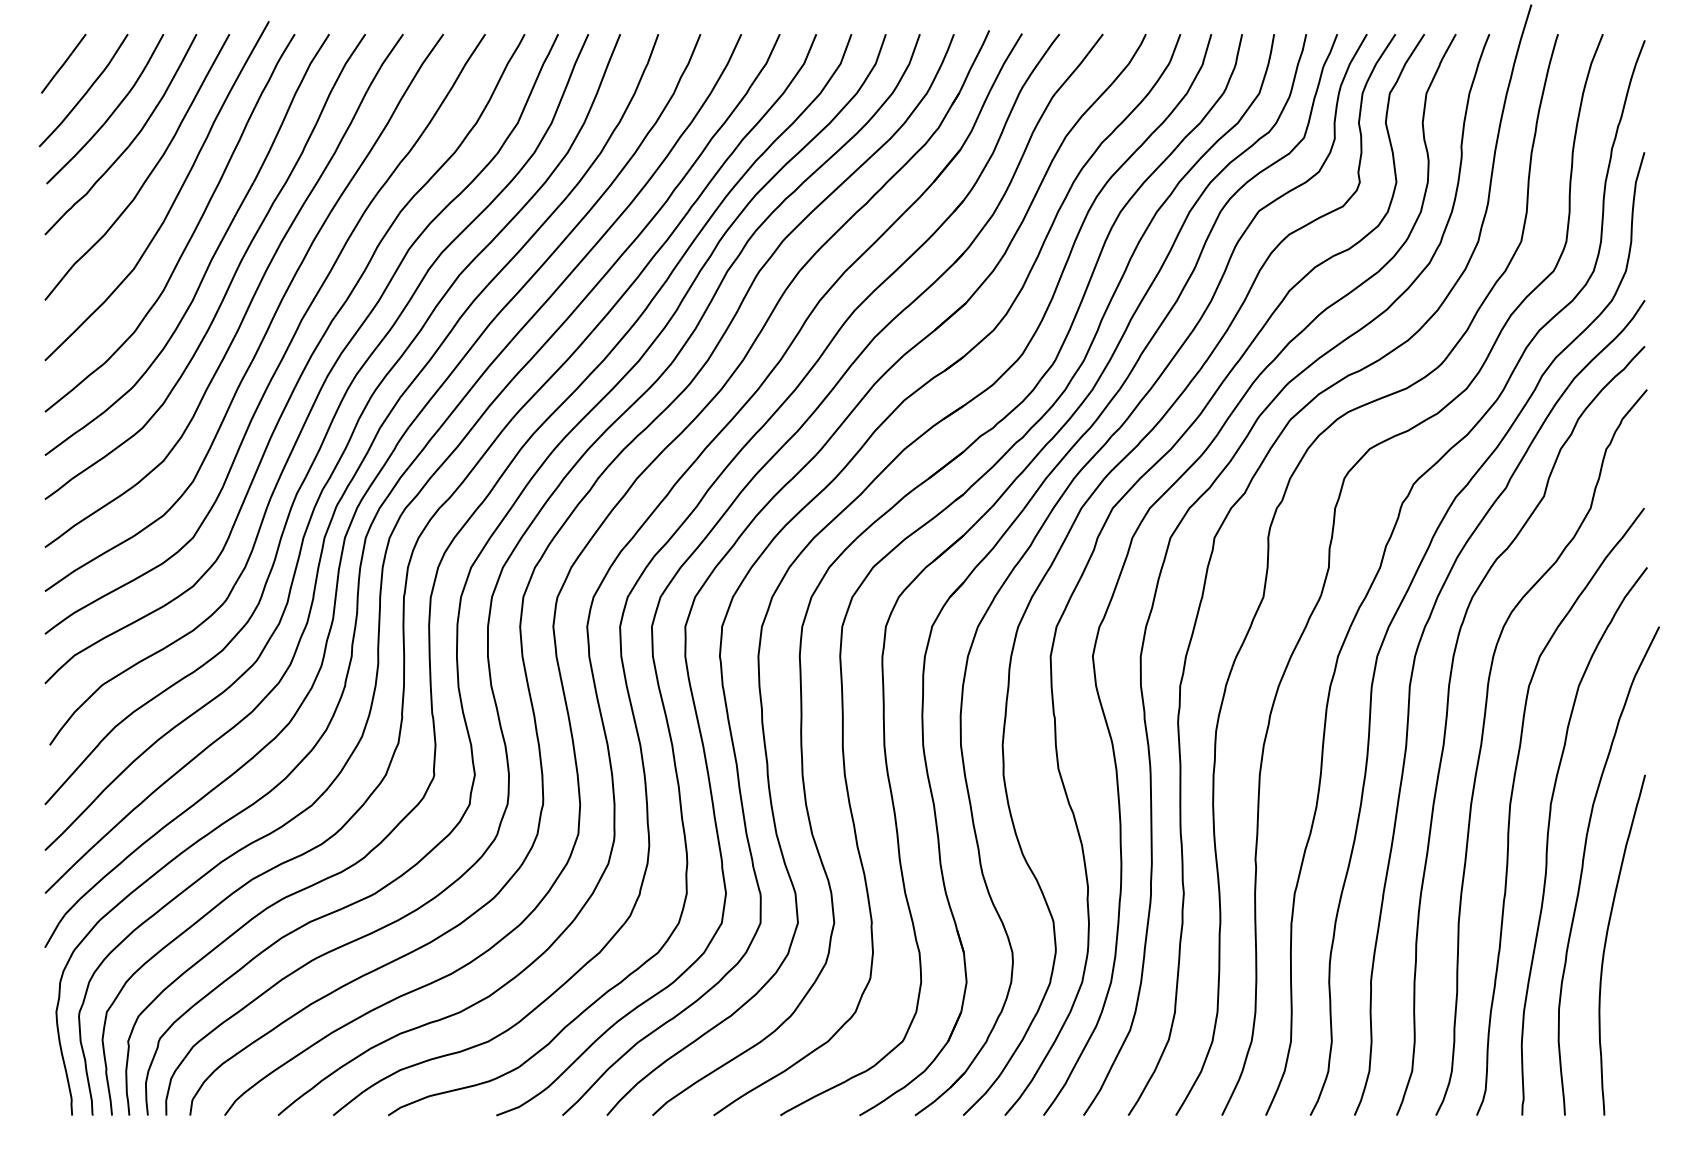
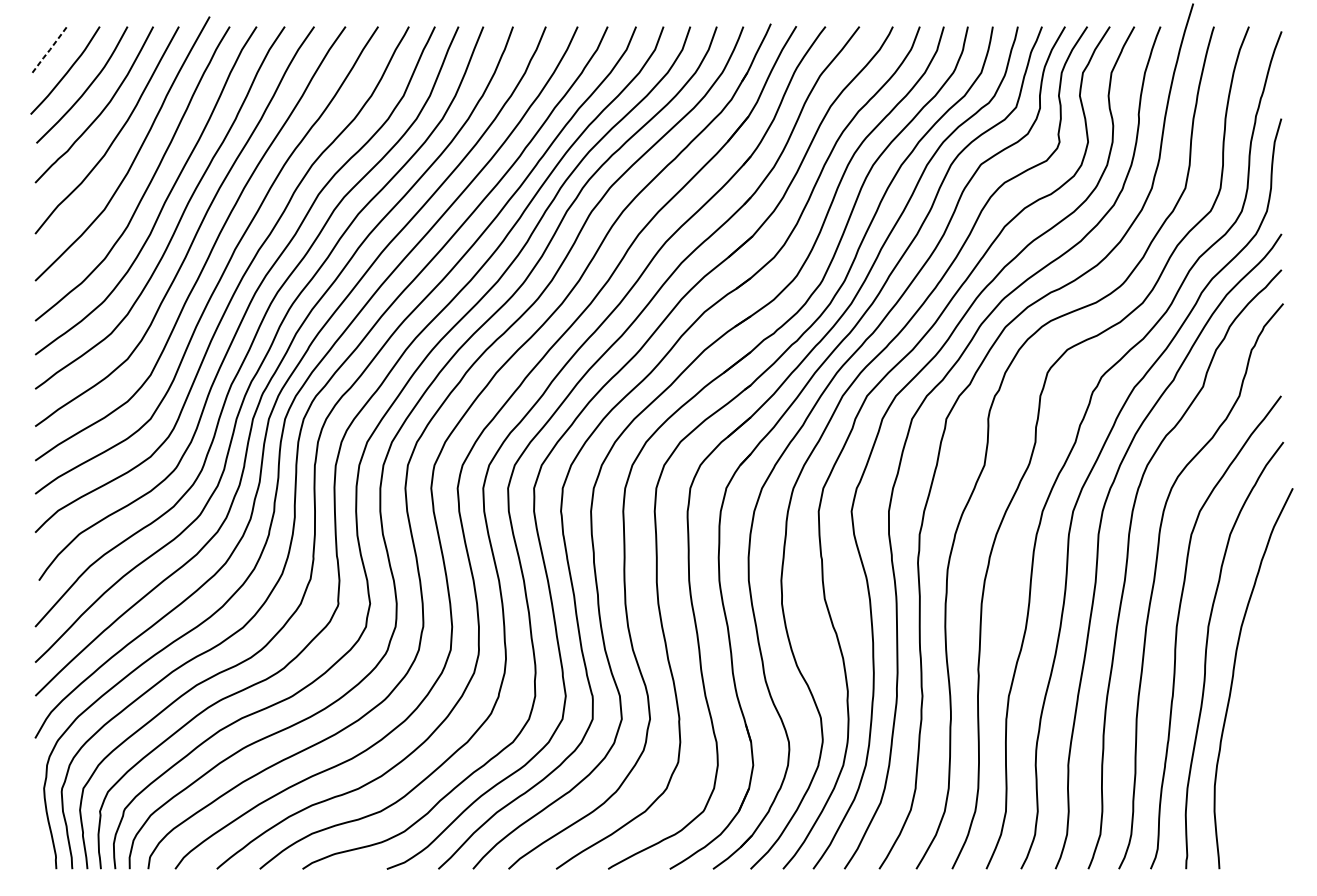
line: (64, 63) -> (50, 49), solid -> dashed
curve: (1606, 944) -> (1251, 735), removed

